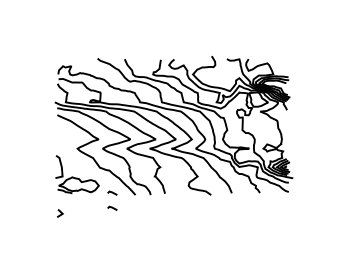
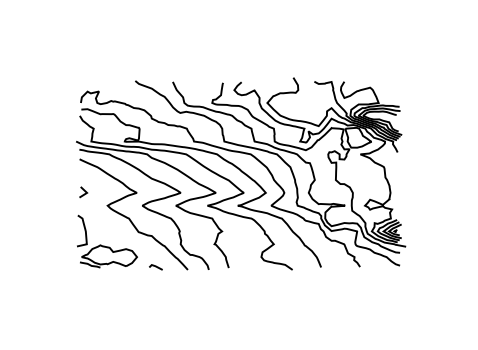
line: (112, 208) -> (155, 288), removed
line: (60, 212) -> (84, 191), moved

